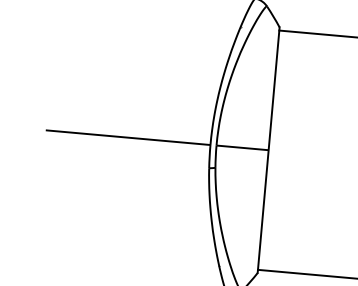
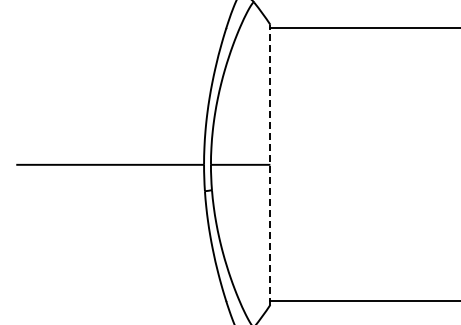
line: (268, 149) -> (270, 164), solid -> dashed

